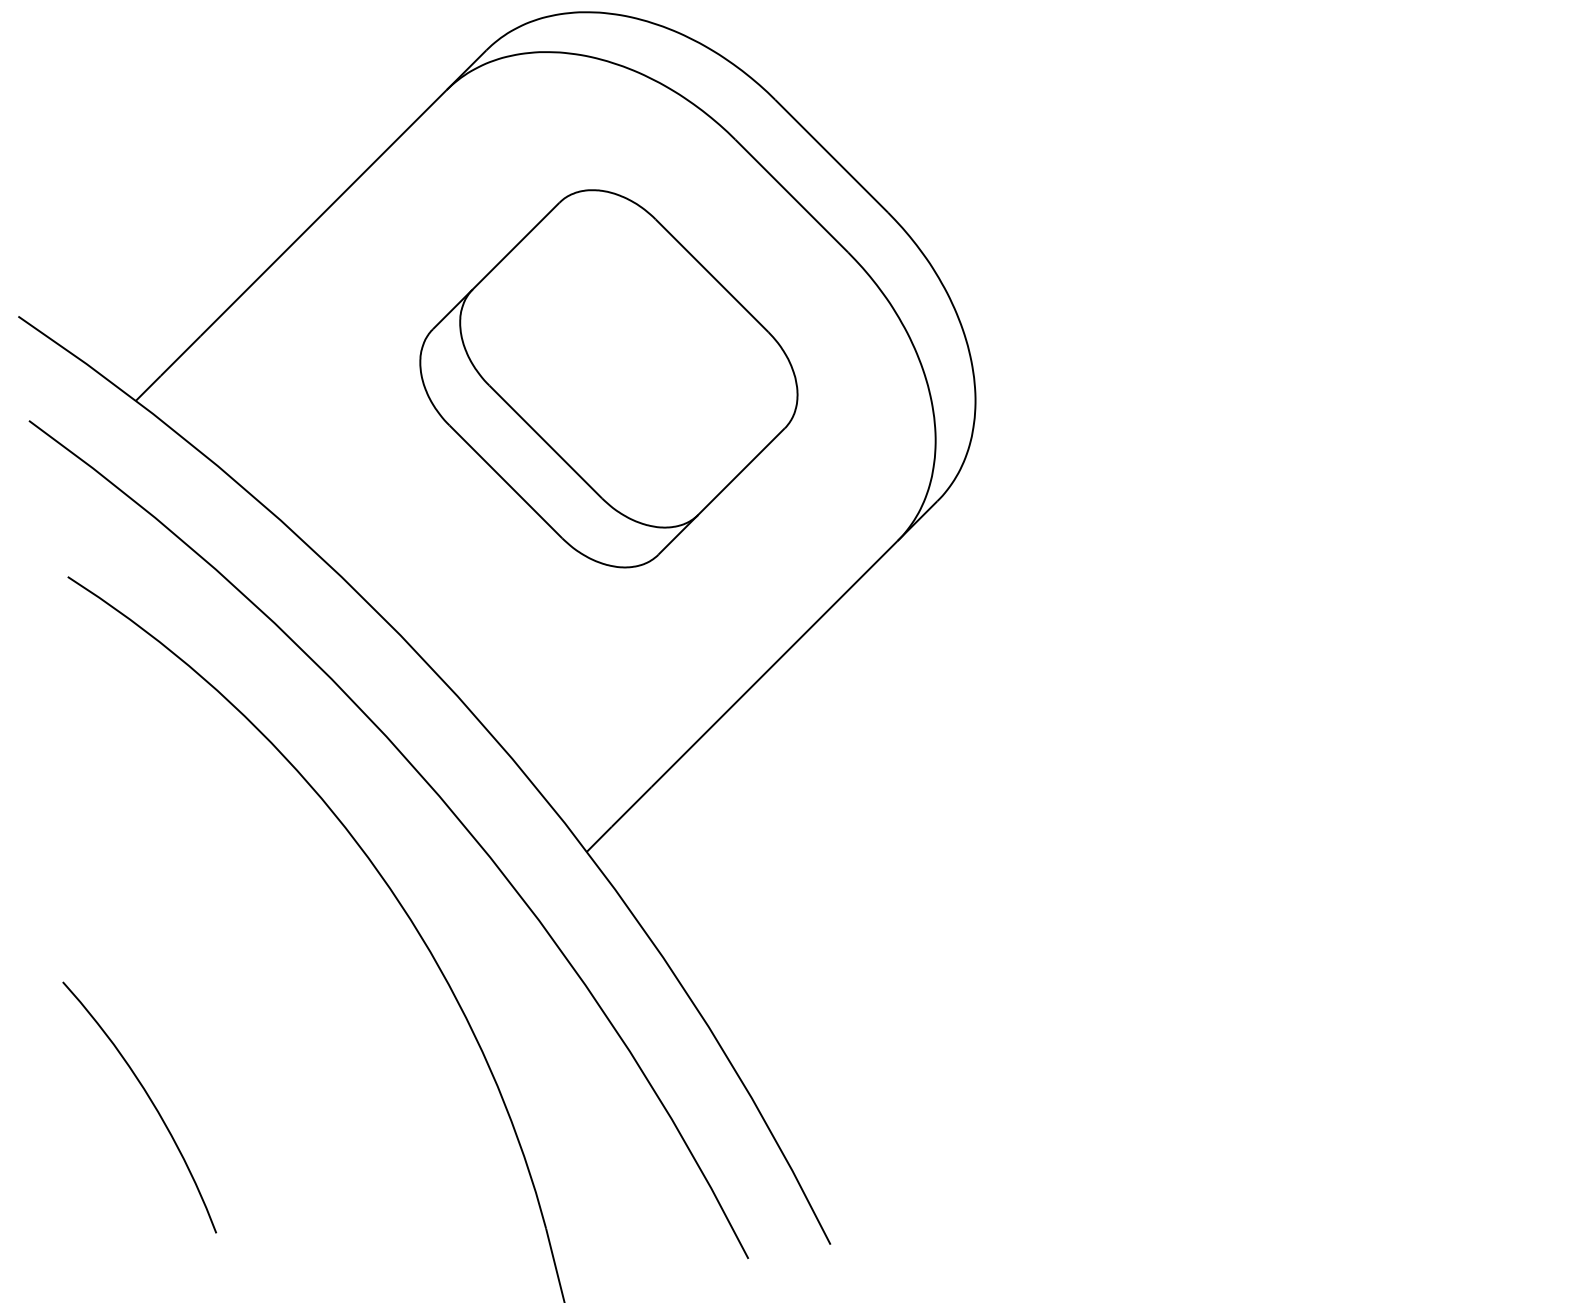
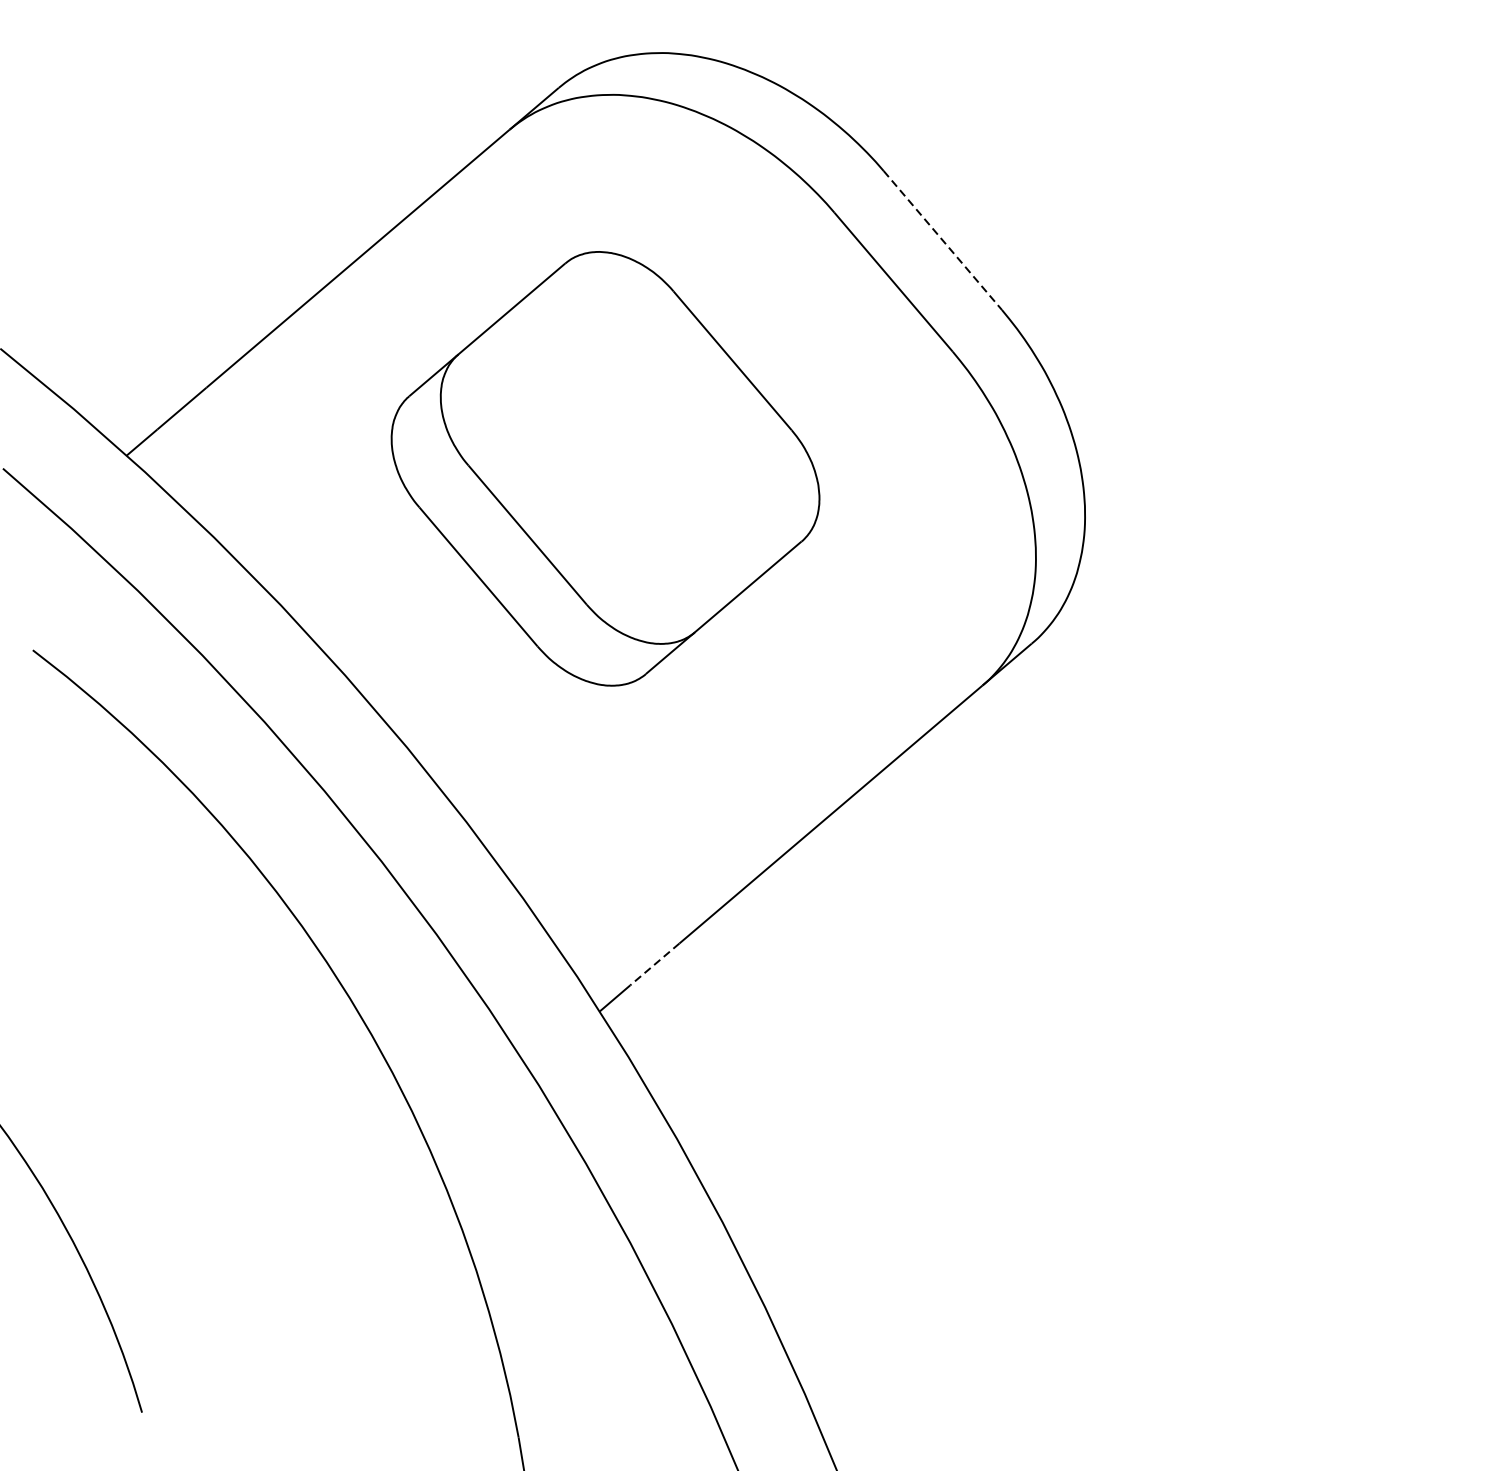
line: (831, 156) -> (942, 240), solid -> dashed
part: (608, 378) -> (605, 468), moved
line: (631, 807) -> (654, 965), solid -> dashed

